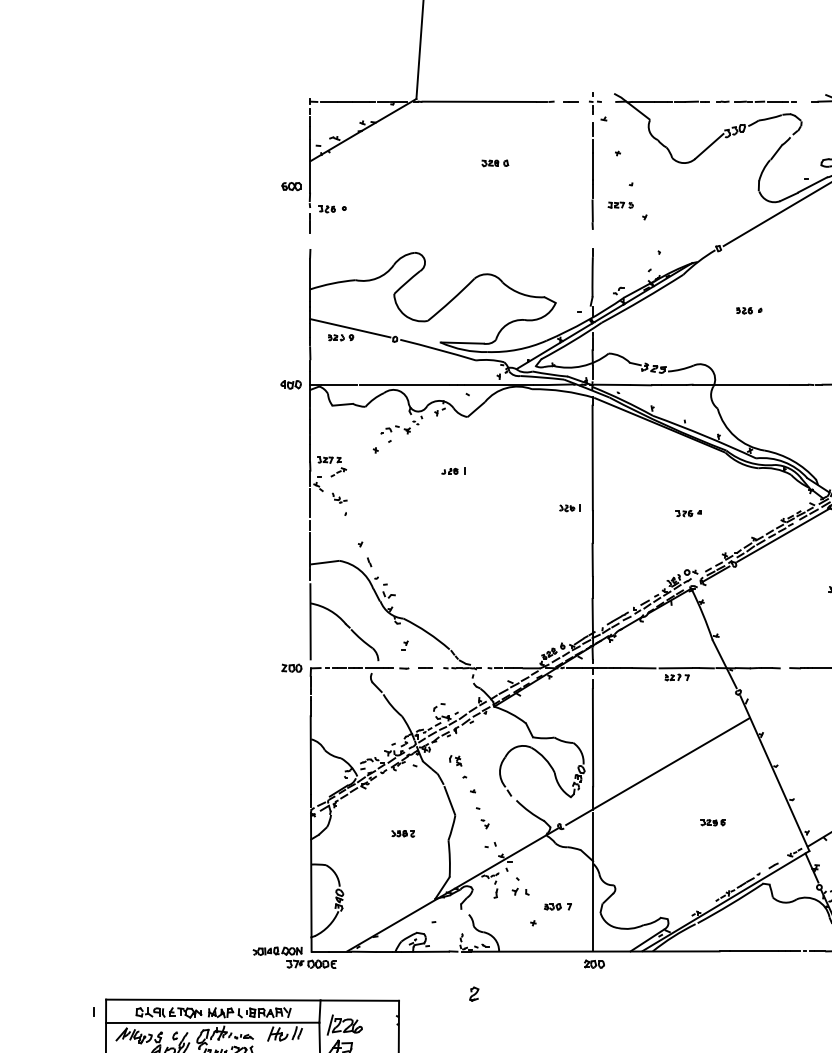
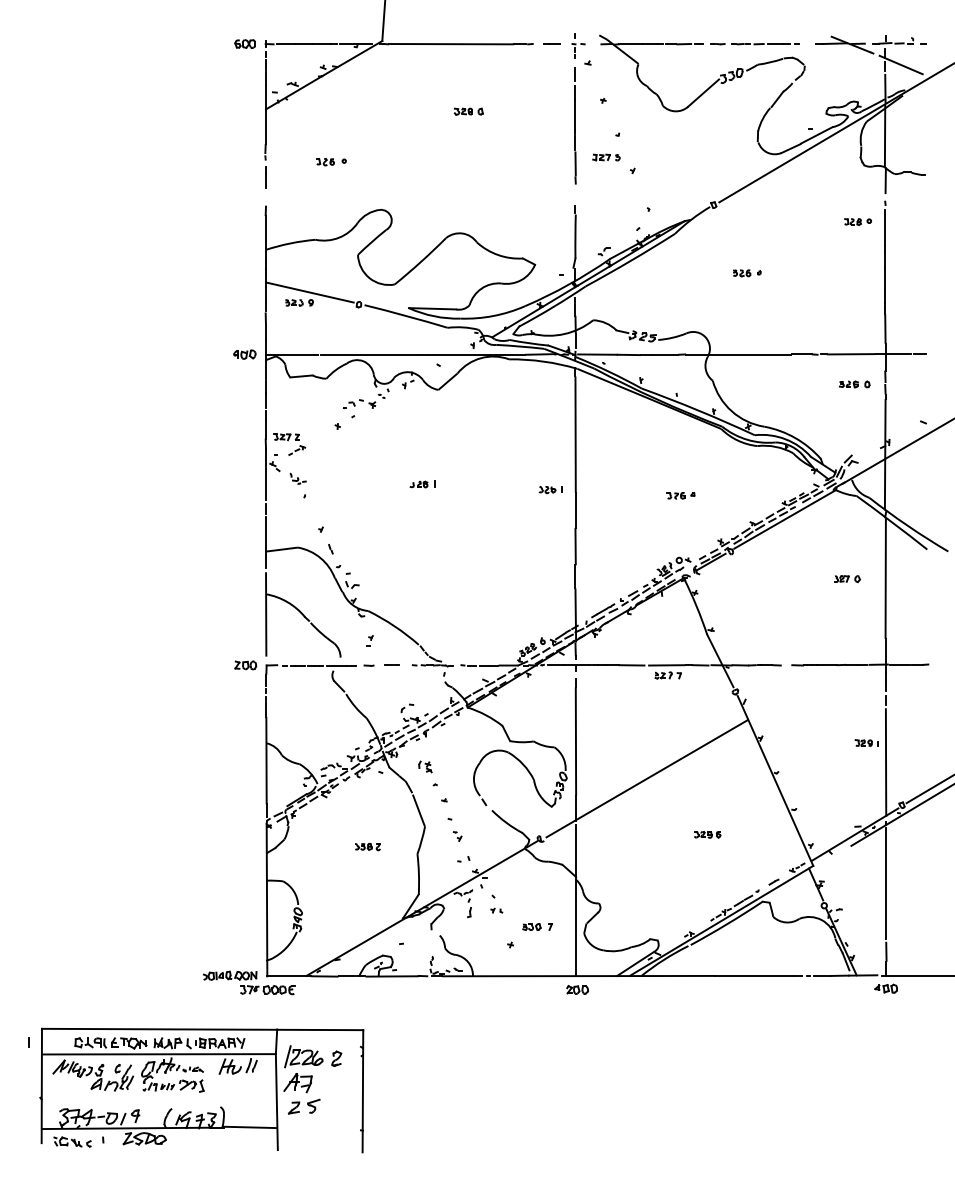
part: (290, 185) -> (244, 43), moved
part: (332, 208) -> (331, 161), moved
part: (453, 471) -> (422, 484), moved
part: (520, 891) -> (496, 910), size x0.62
part: (474, 993) -> (336, 1058), moved

